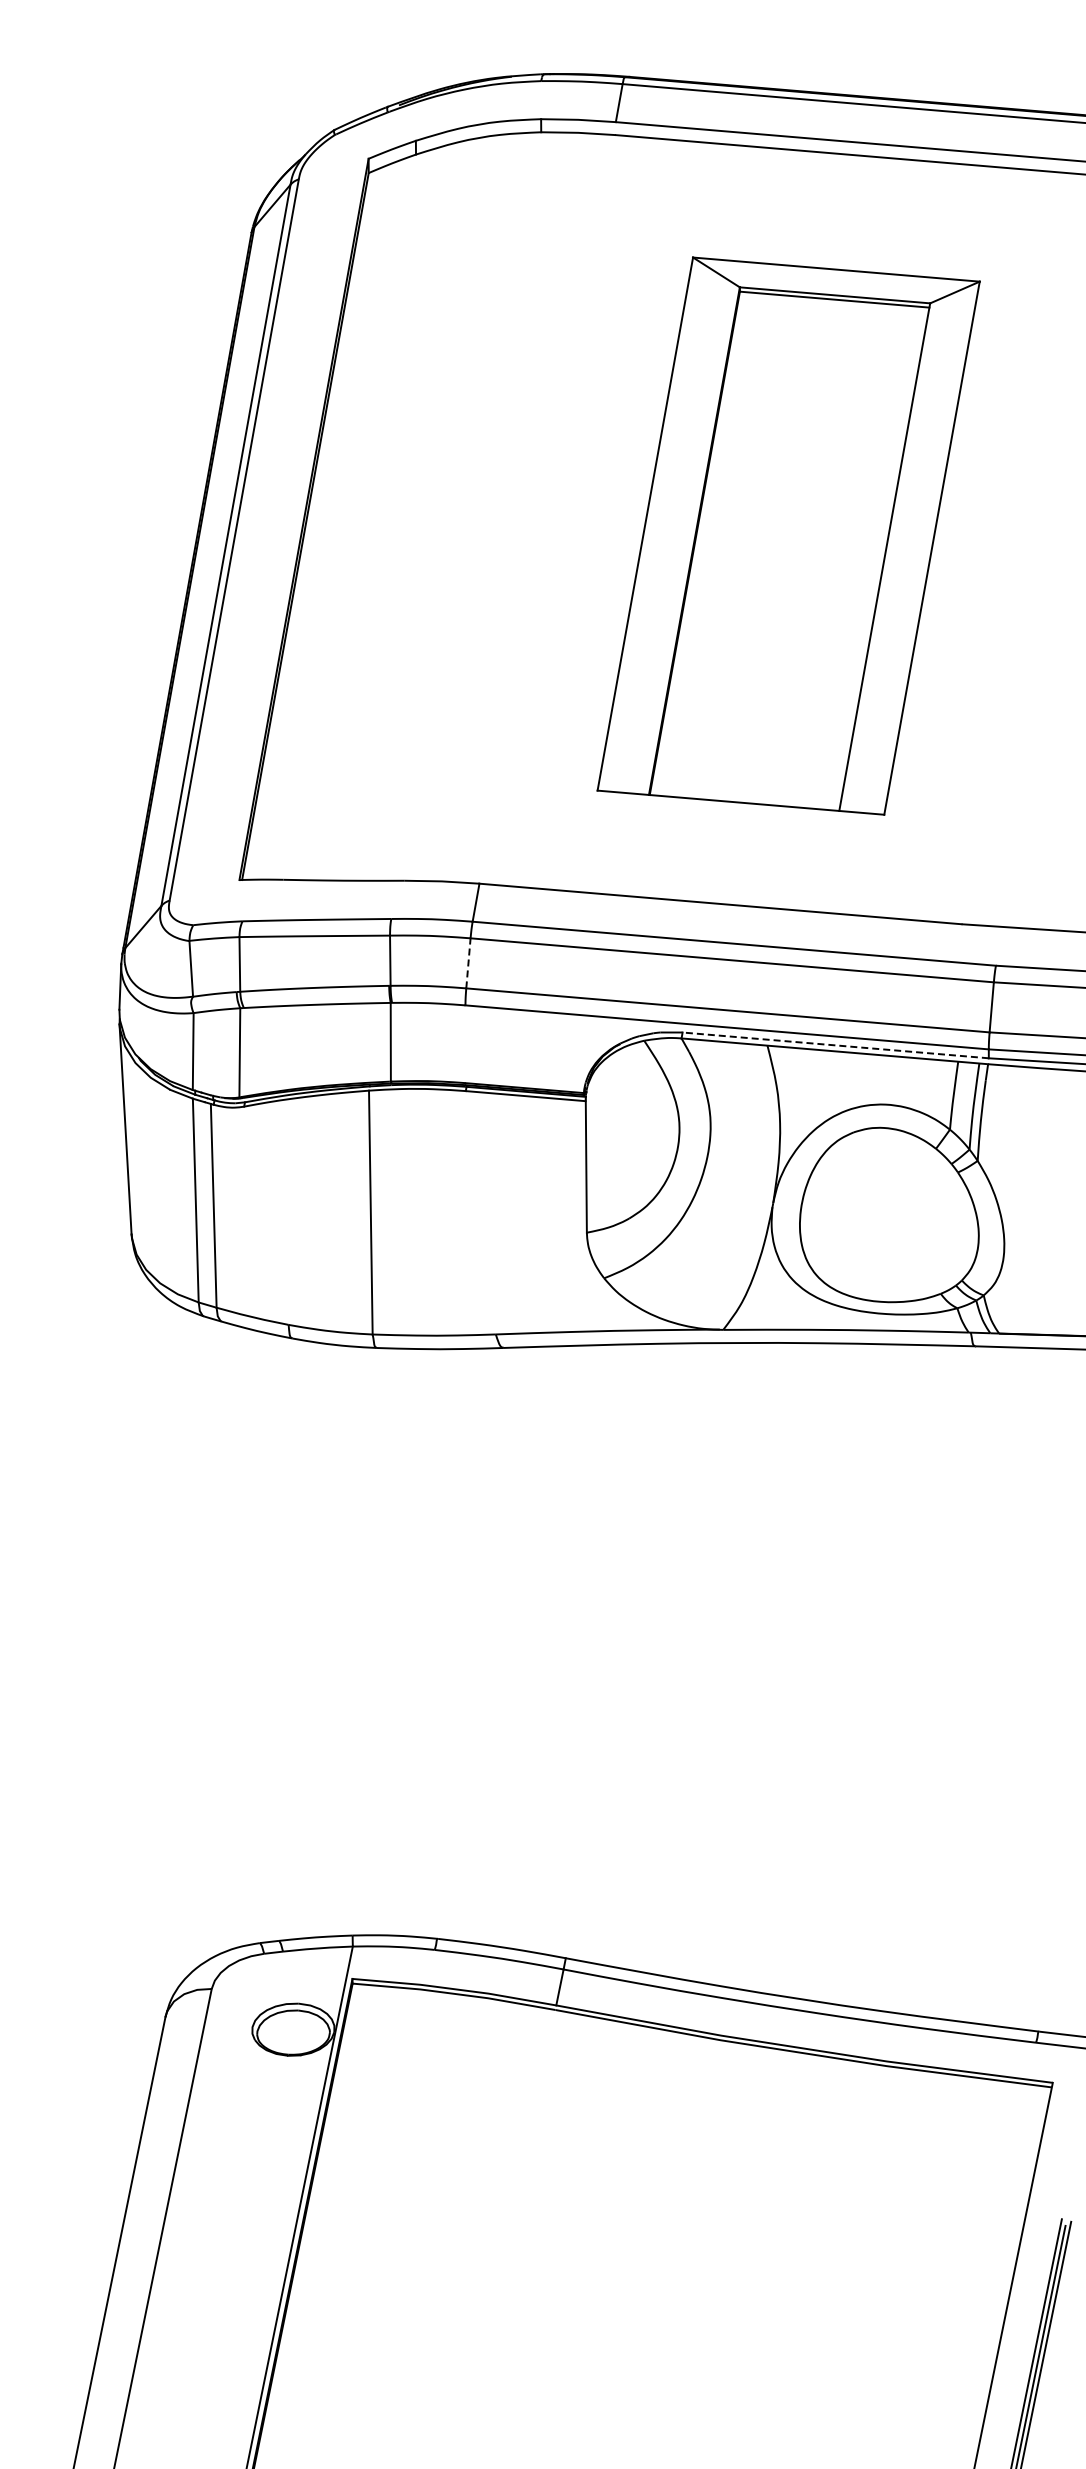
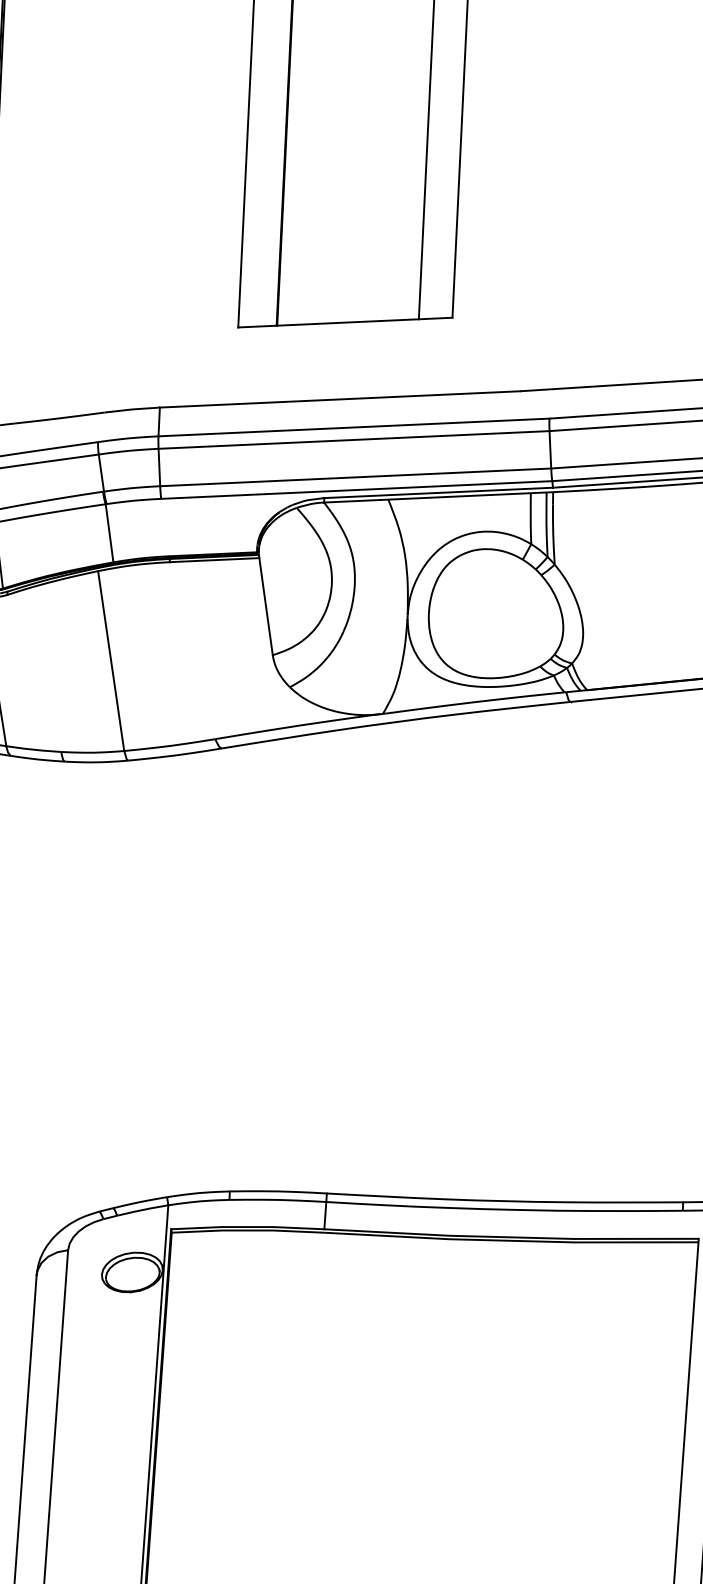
line: (468, 962) -> (159, 466), dashed -> solid
line: (835, 1045) -> (438, 492), dashed -> solid

